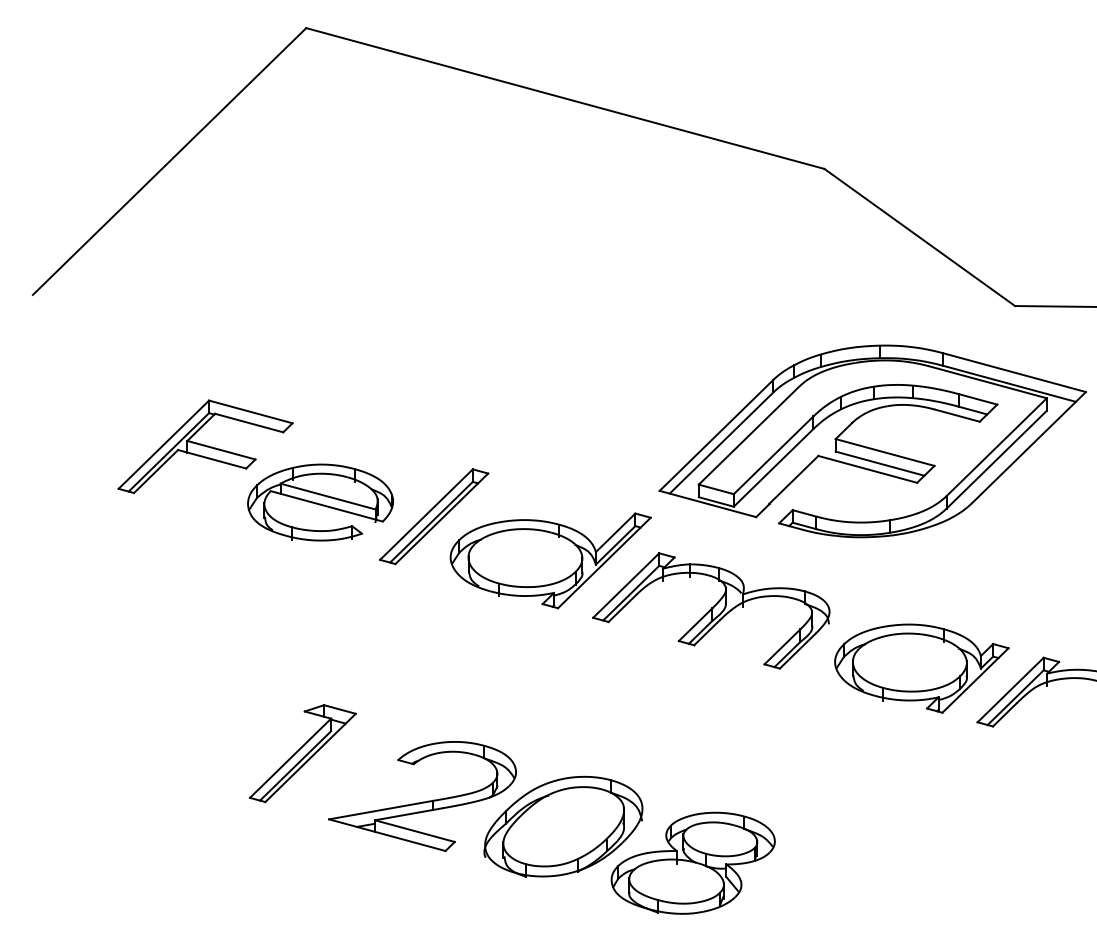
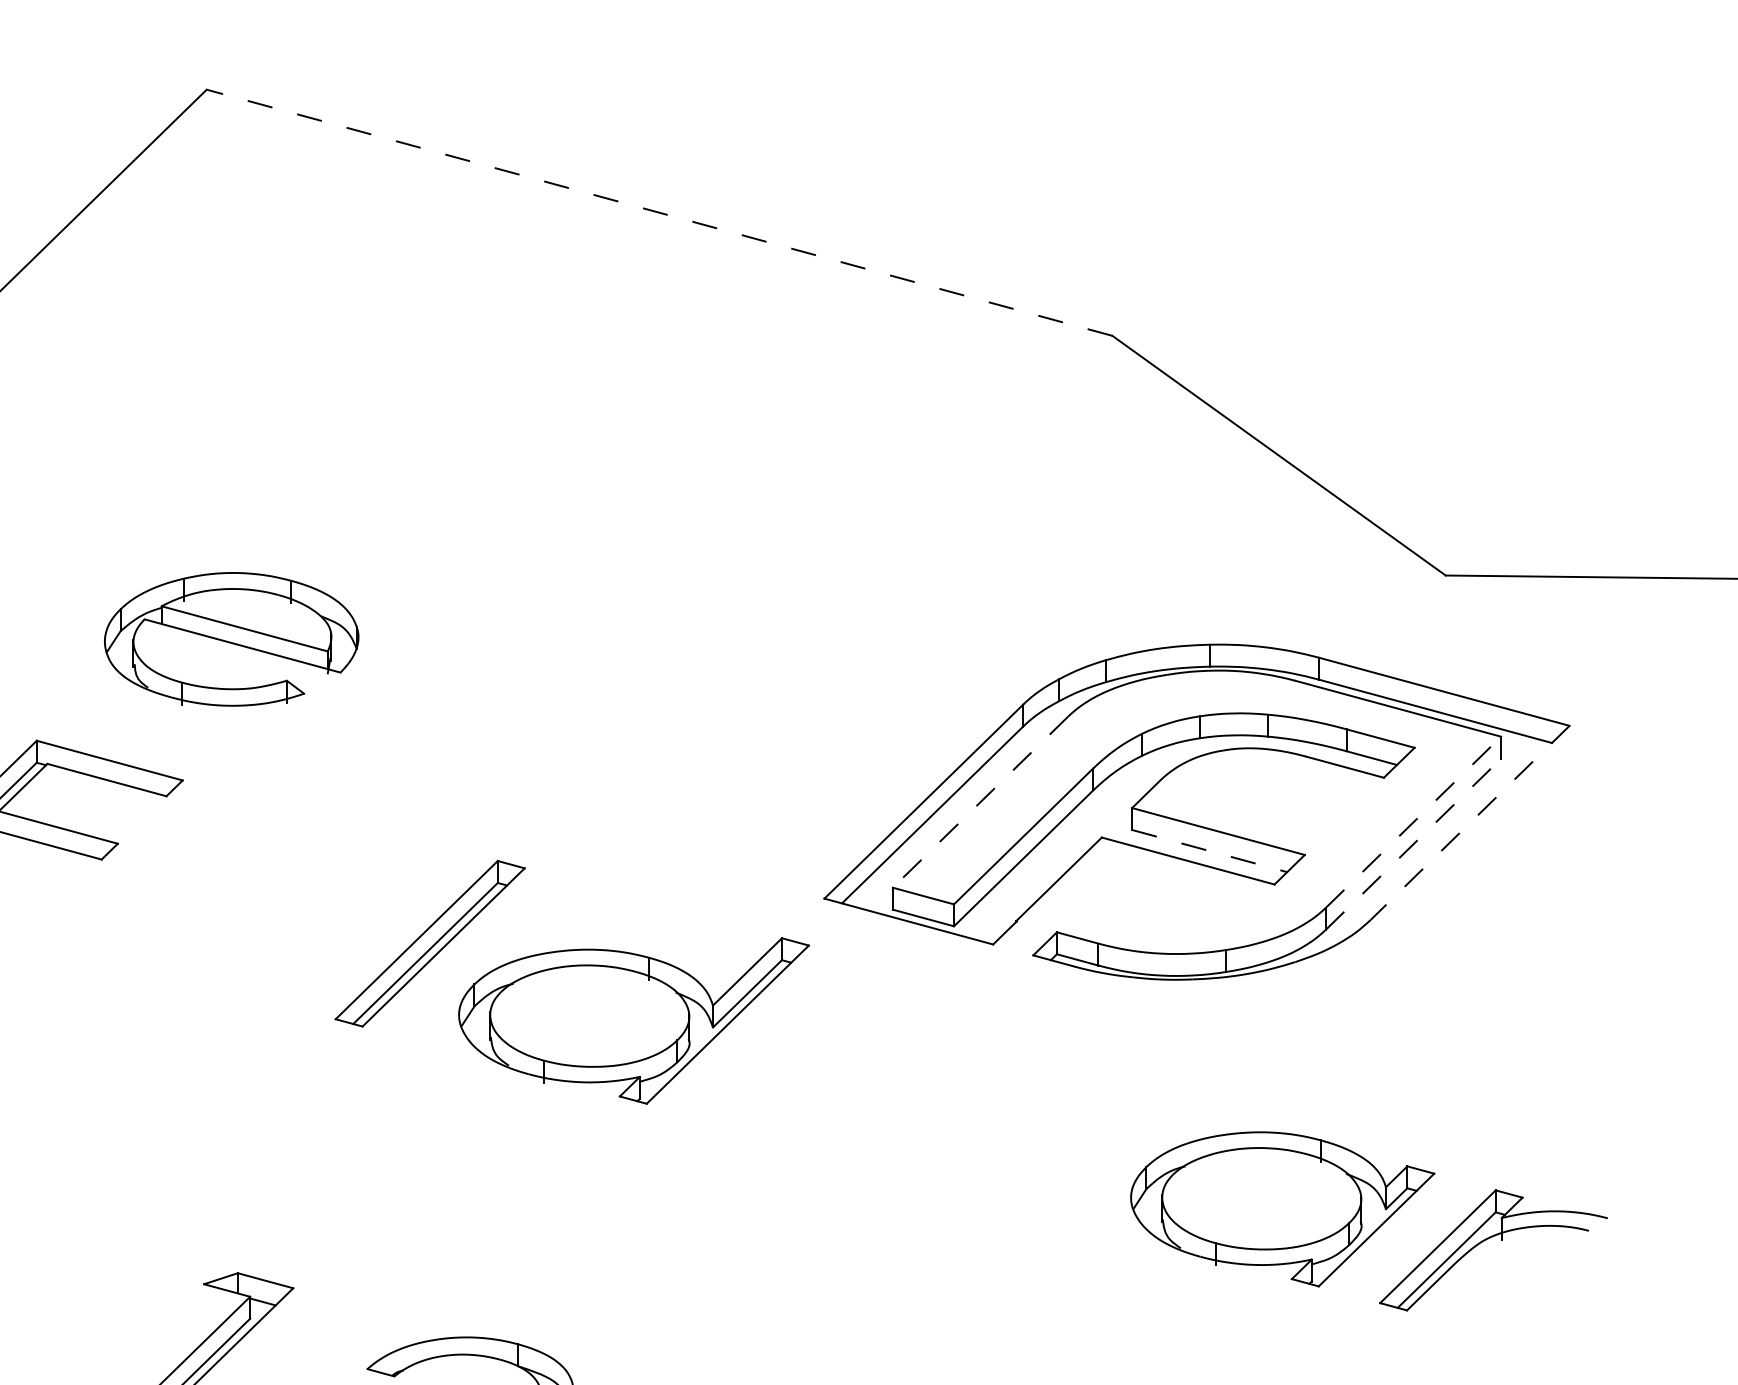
line: (564, 98) -> (658, 212), solid -> dashed
line: (748, 436) -> (979, 803), solid -> dashed
line: (997, 446) -> (1414, 821), solid -> dashed
line: (1028, 447) -> (1469, 822), solid -> dashed
line: (997, 459) -> (1414, 843), solid -> dashed
line: (880, 463) -> (1210, 850), solid -> dashed
part: (320, 502) -> (231, 639), moved
part: (711, 610) -> (915, 1107), removed

